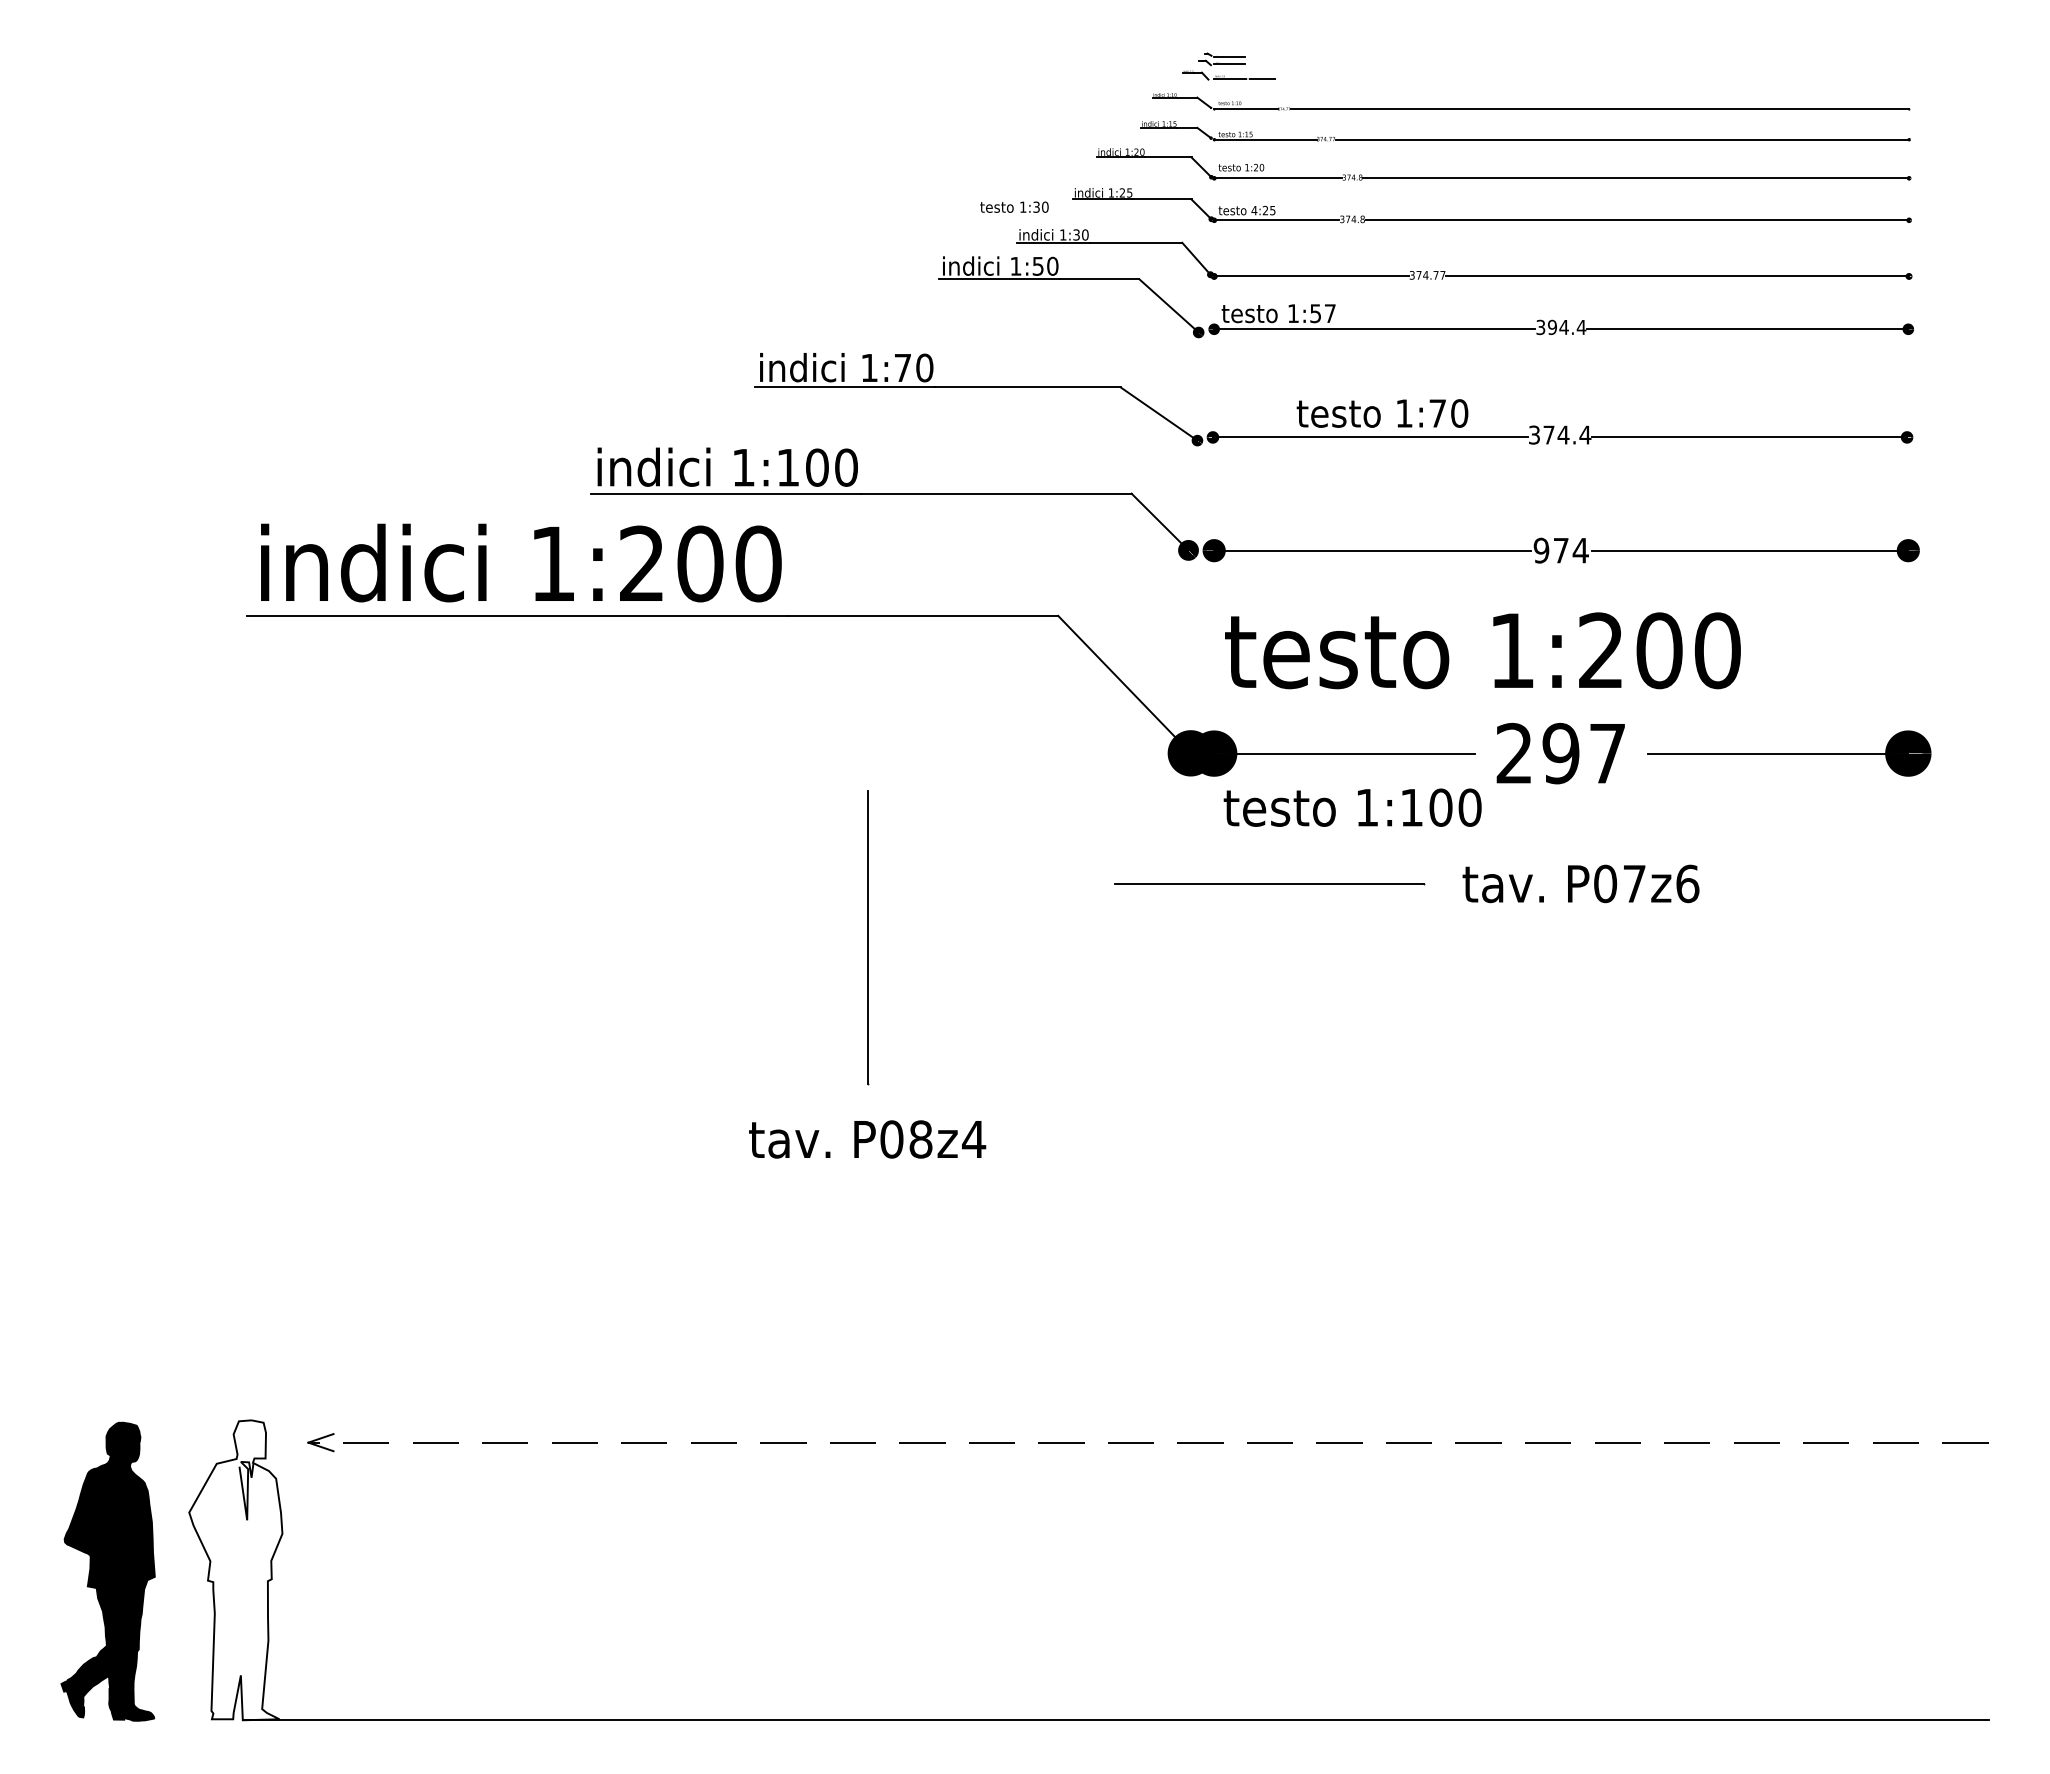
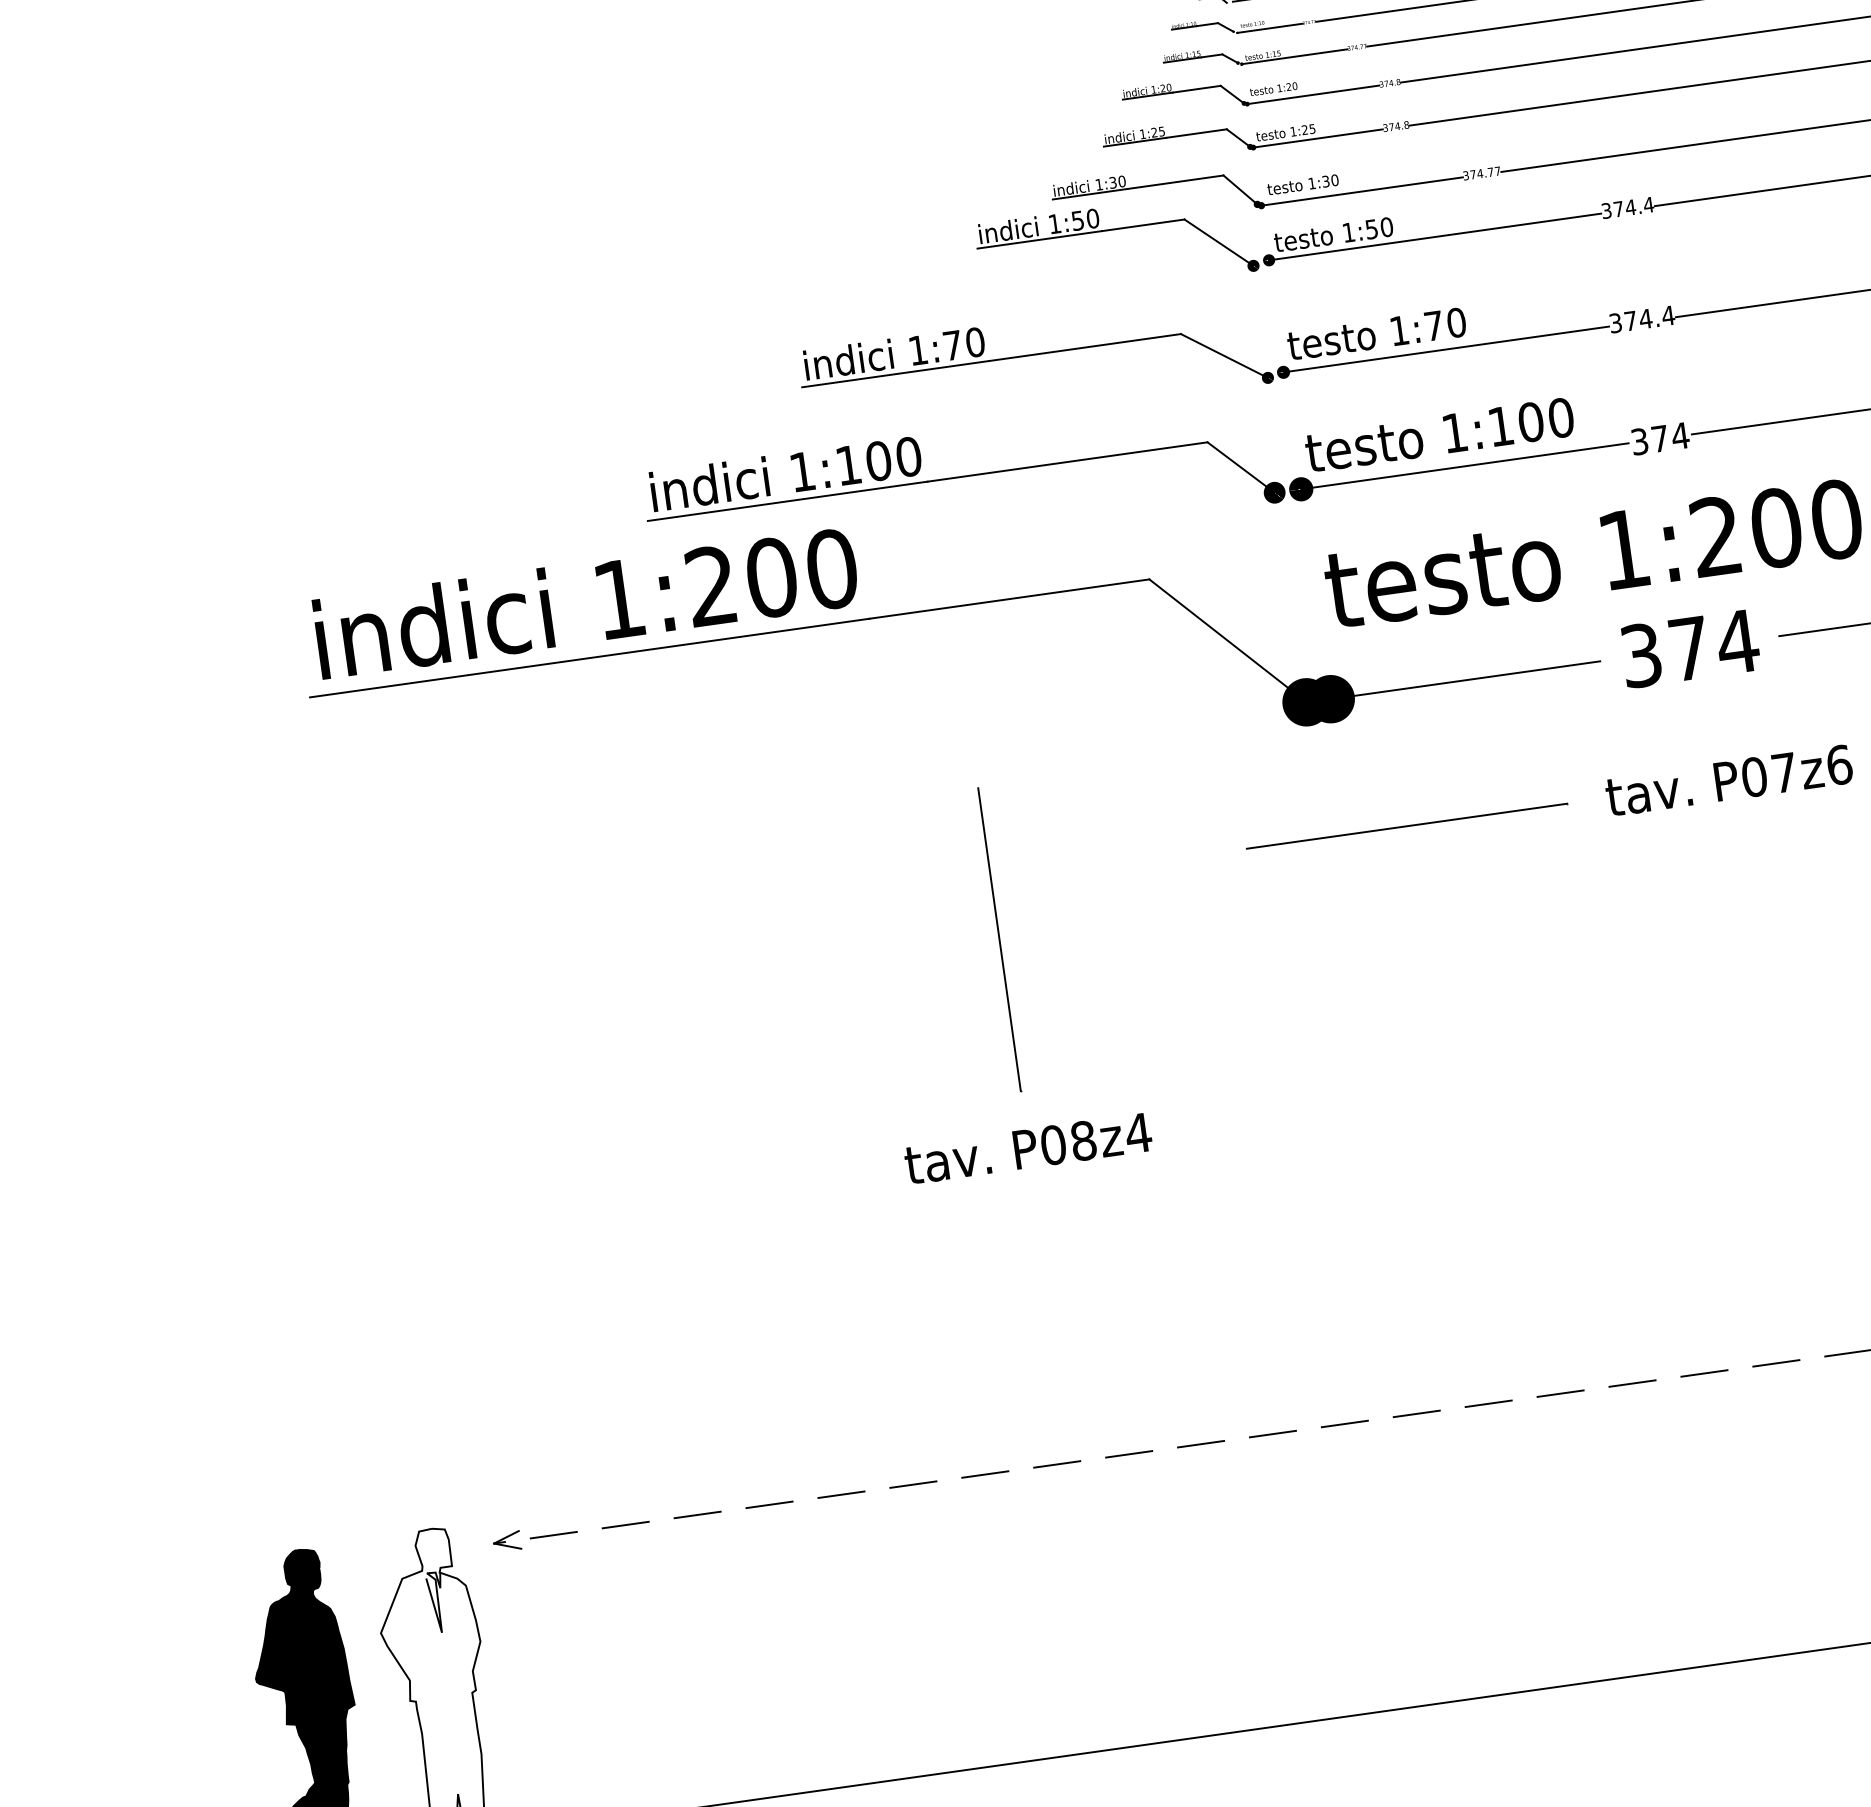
text: (1014, 206) -> (1302, 184), moved
text: (1254, 210) -> (1293, 131), 4:25 -> 1:25
text: (1329, 313) -> (1386, 227), 1:57 -> 1:50
text: (1551, 327) -> (1617, 209), 394.4 -> 374.4
text: (1382, 413) -> (1376, 334), moved
text: (1541, 550) -> (1639, 441), 974 -> 374
text: (1561, 753) -> (1689, 648), 297 -> 374
text: (1352, 807) -> (1439, 434), moved

